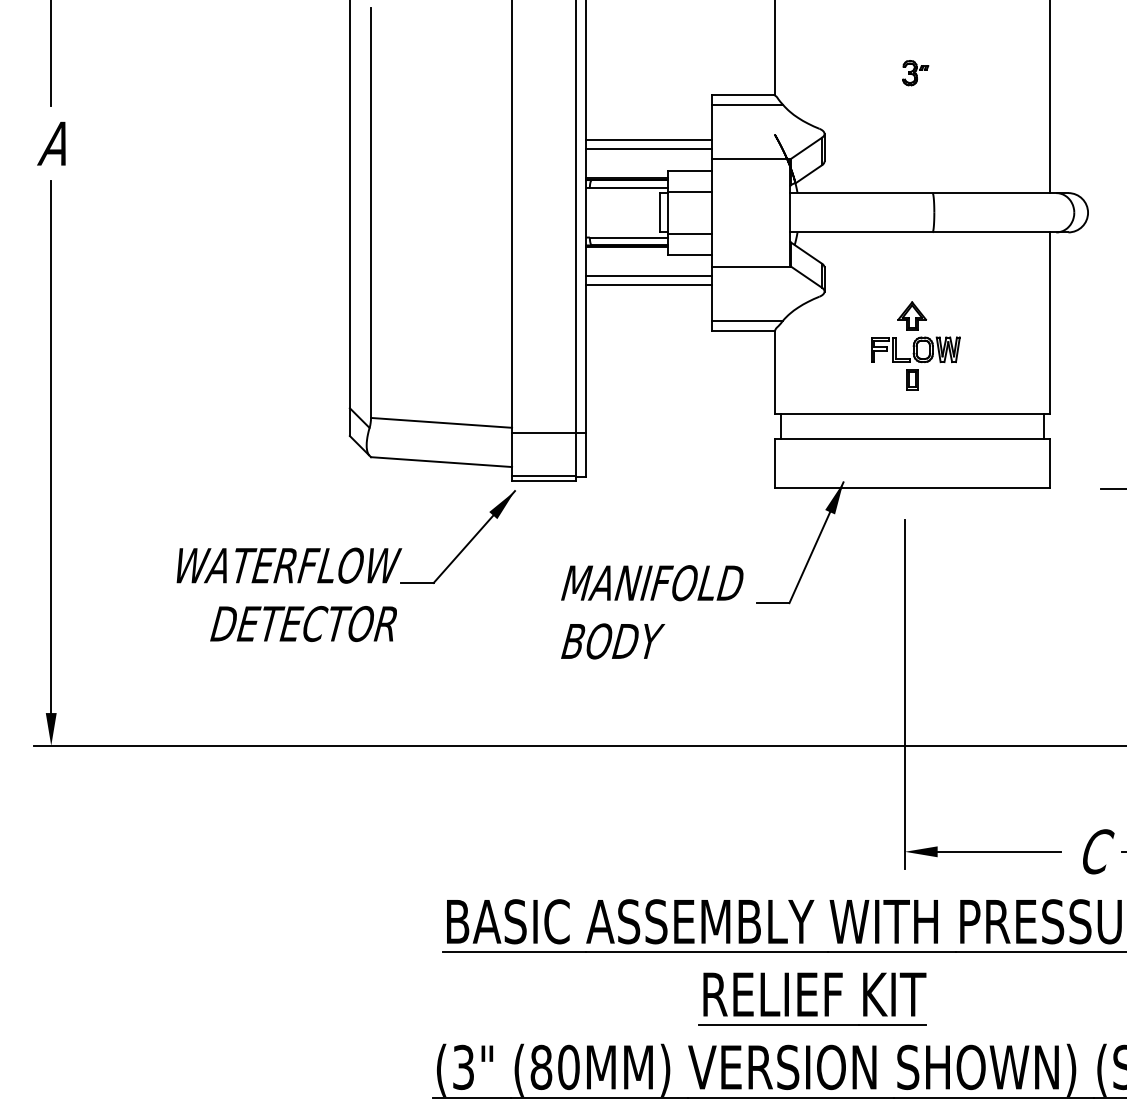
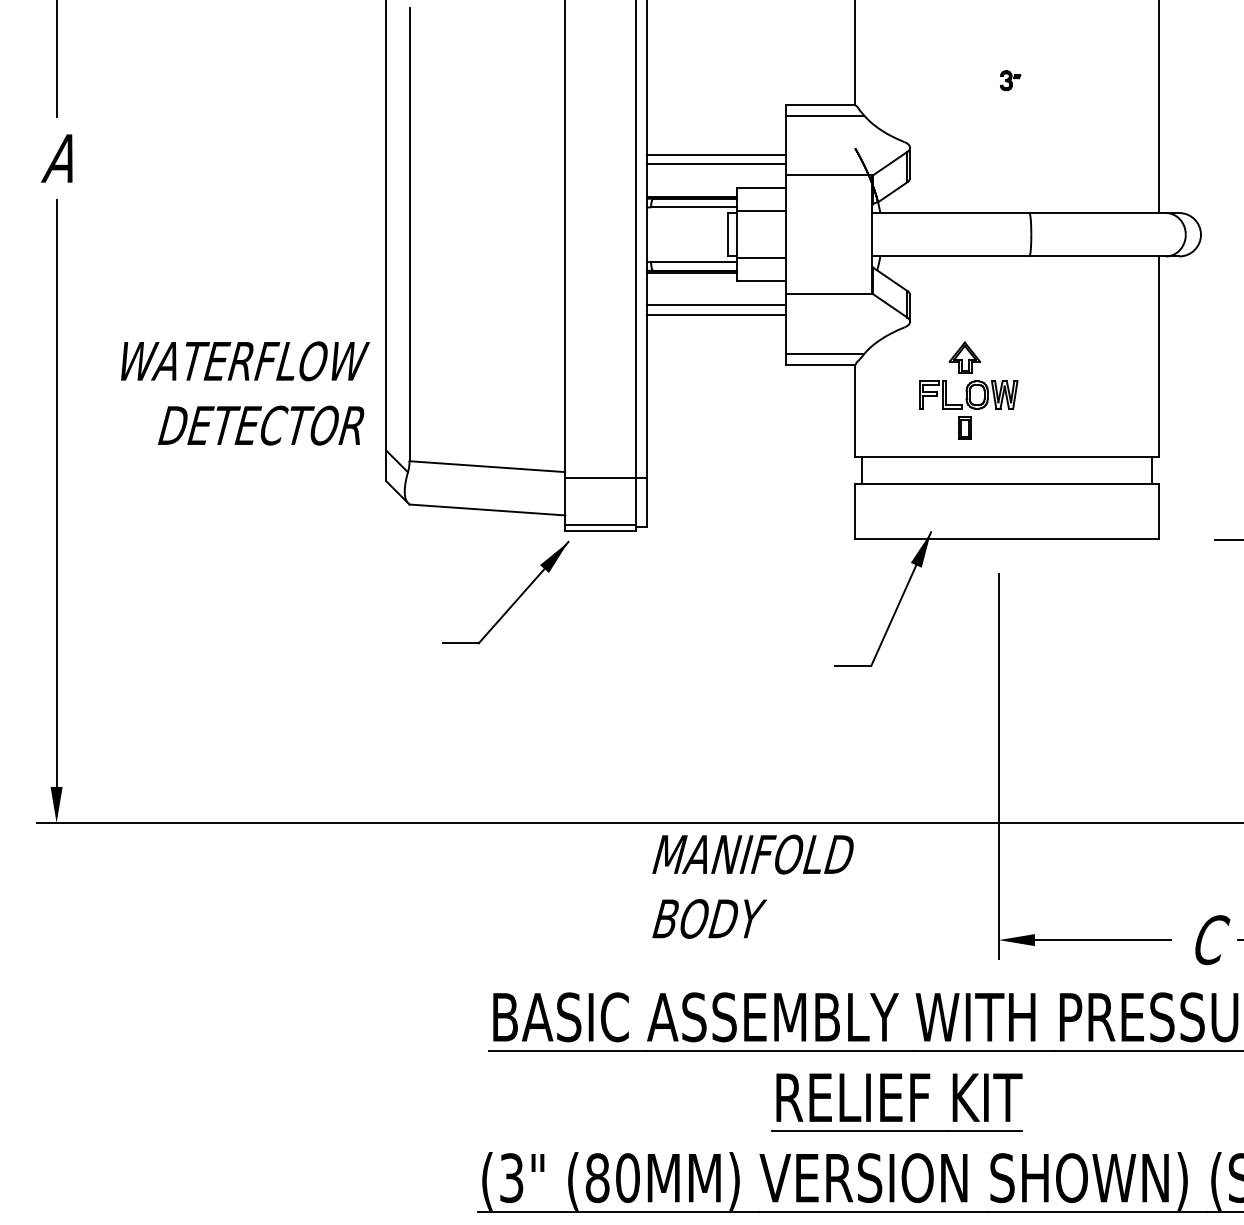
part: (915, 73) -> (1010, 80), size x0.7
part: (915, 345) -> (968, 390), moved
text: (289, 594) -> (245, 393), moved
text: (651, 612) -> (752, 886), moved

